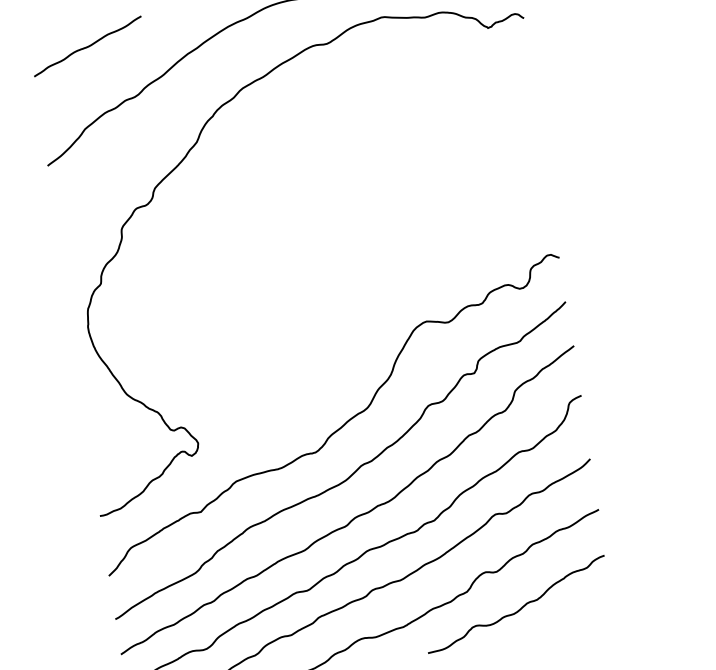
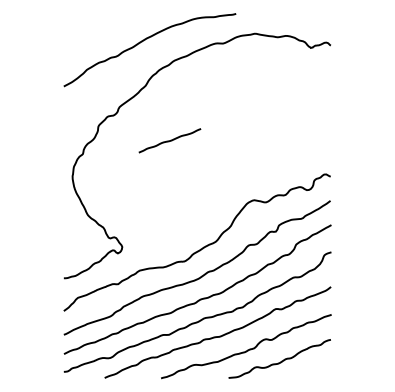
line: (86, 46) -> (169, 140), moved

